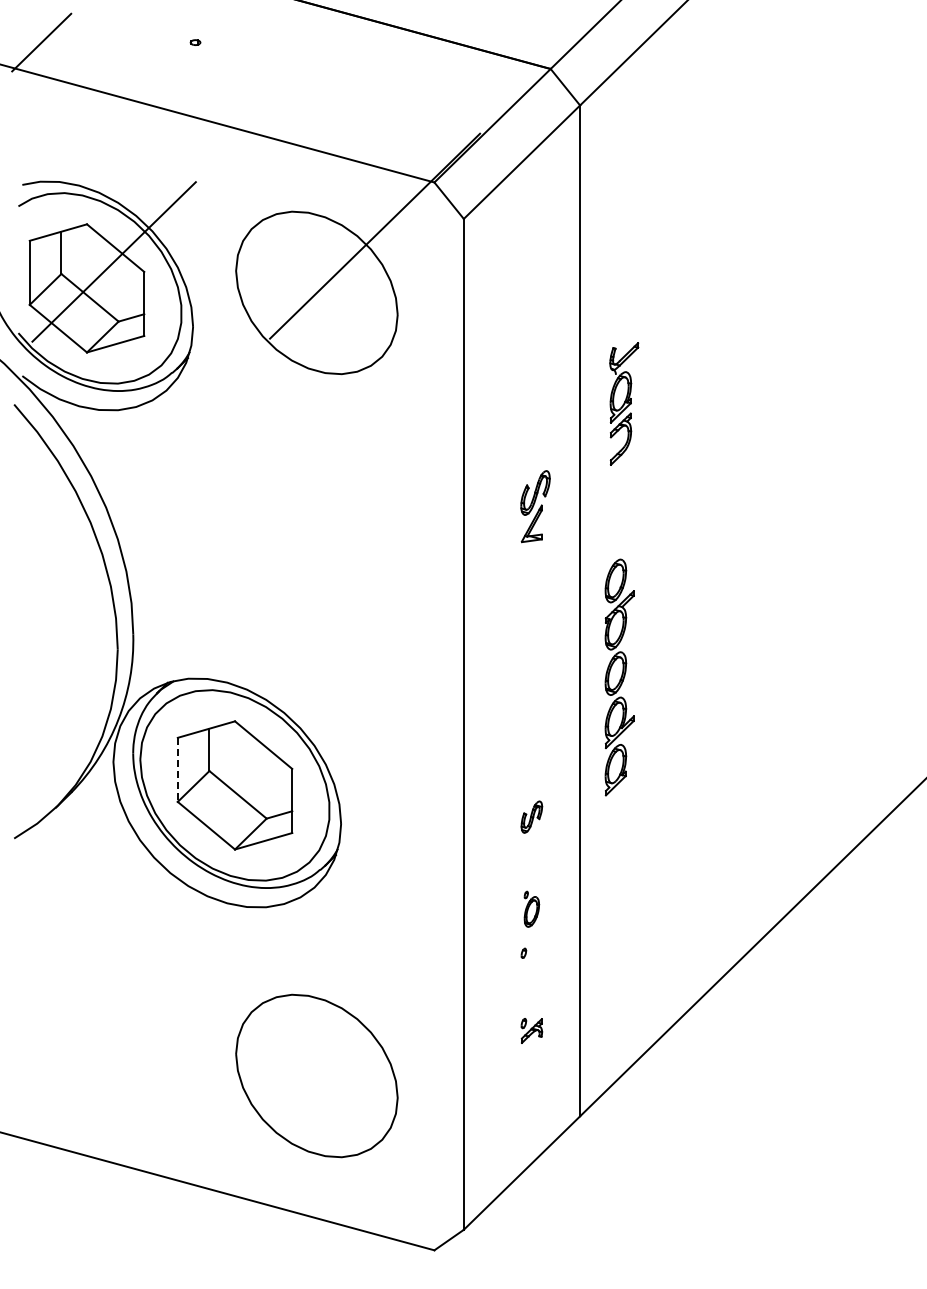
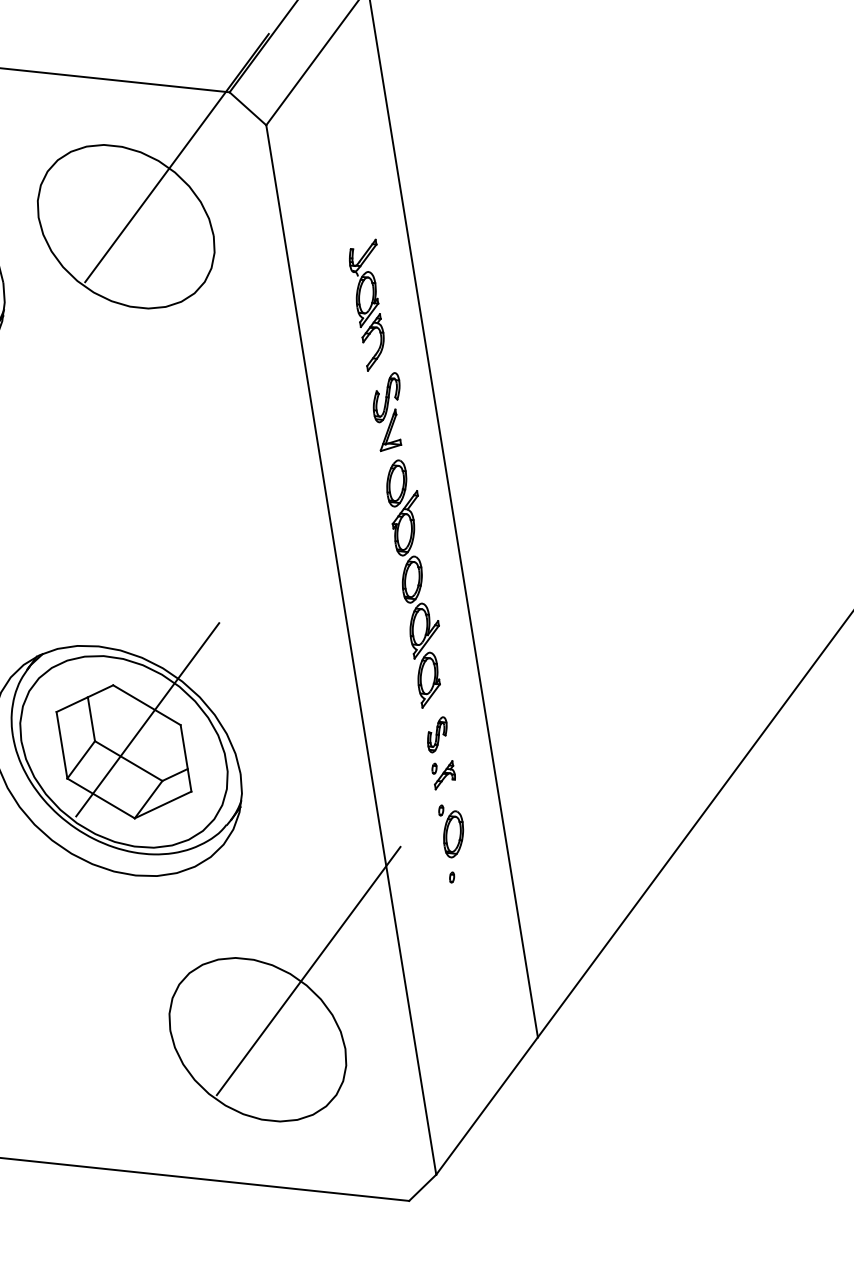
part: (624, 403) -> (371, 304), moved
part: (619, 677) -> (416, 583), moved
line: (261, 758) -> (146, 719), added
line: (177, 770) -> (61, 746), dashed -> solid
part: (531, 909) -> (452, 830), size x1.43
line: (374, 1019) -> (308, 971), added
part: (531, 1030) -> (443, 774), moved

